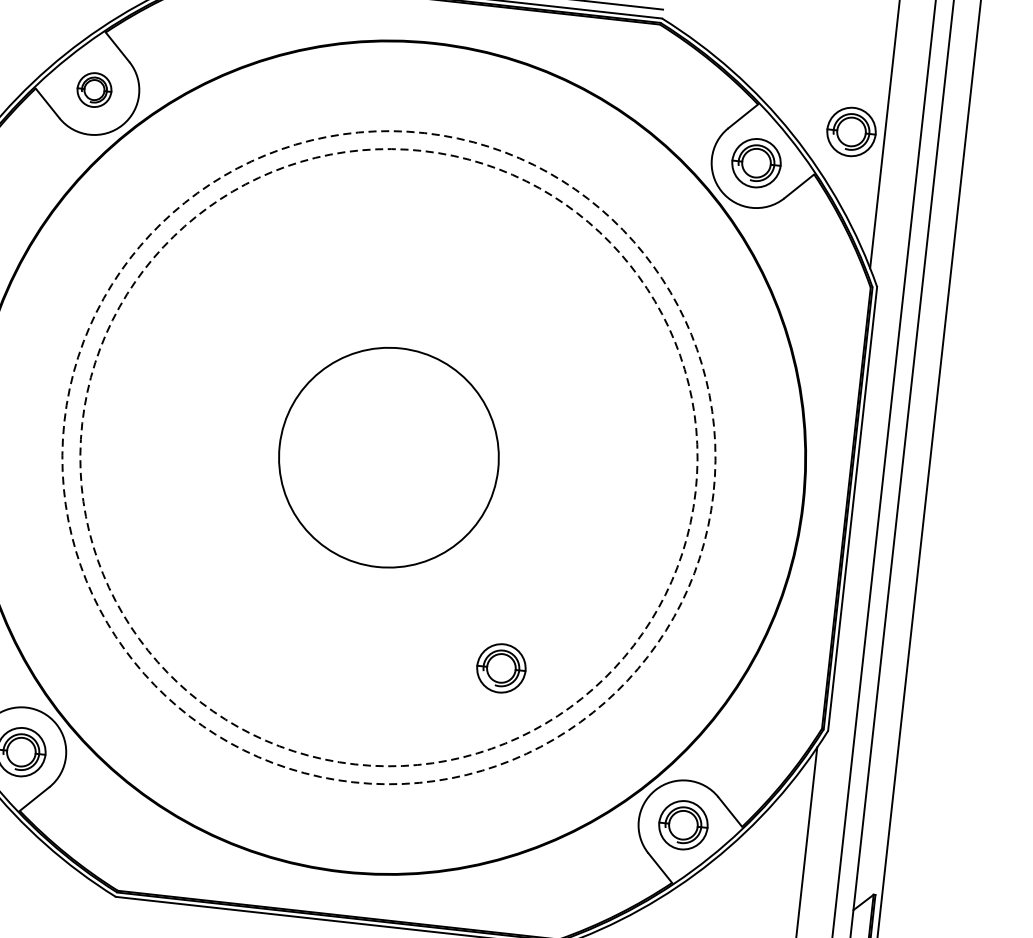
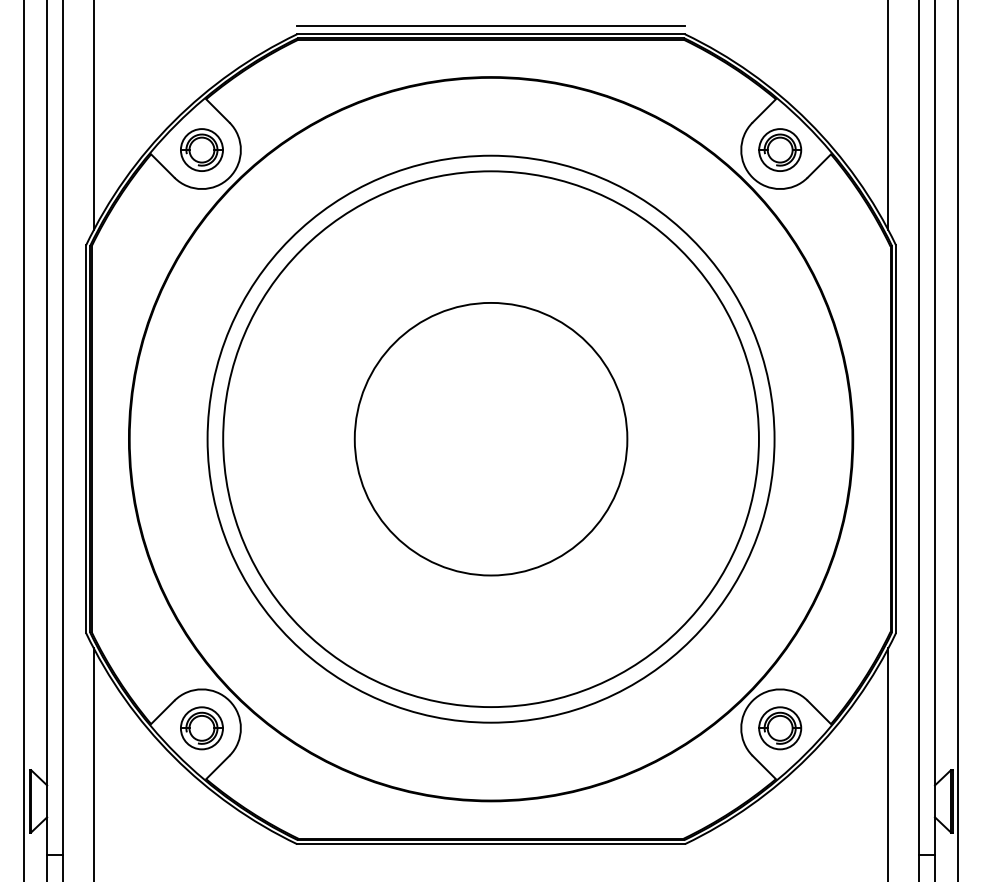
part: (94, 89) -> (201, 149), size x1.43
part: (851, 131) -> (859, 113), removed
circle: (388, 456) -> (490, 438), dashed -> solid
circle: (388, 456) -> (490, 438), size x1.43
circle: (388, 457) -> (490, 439), dashed -> solid
part: (501, 668) -> (608, 610), removed

